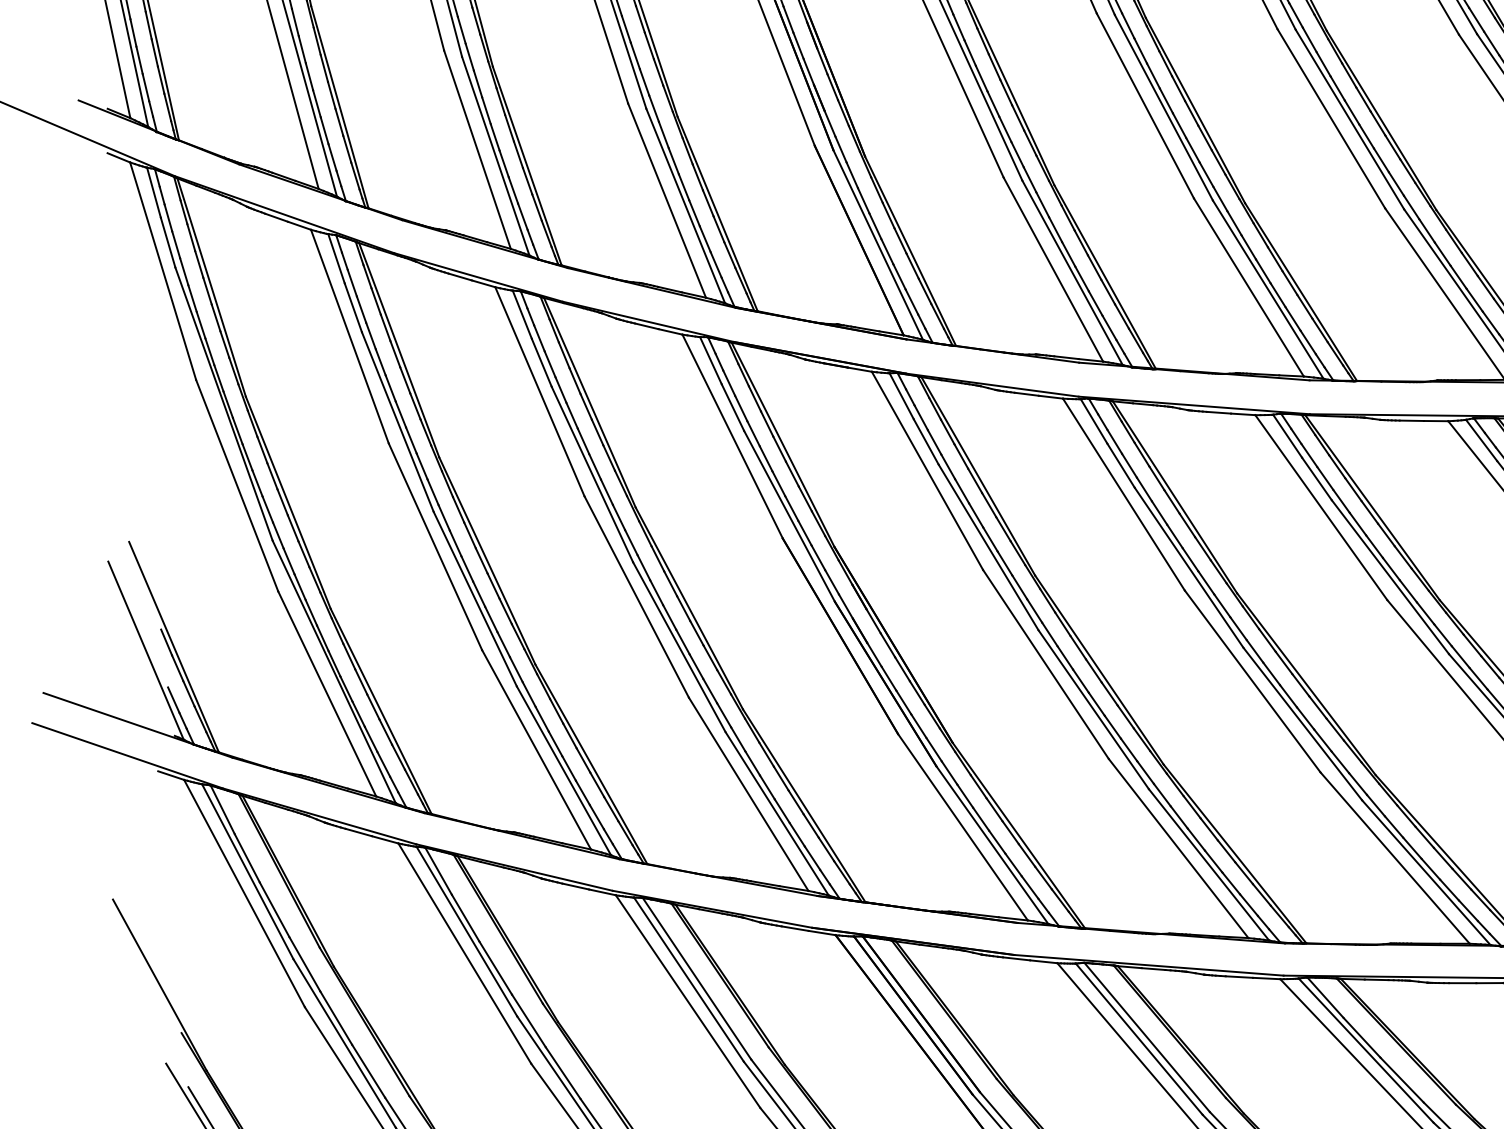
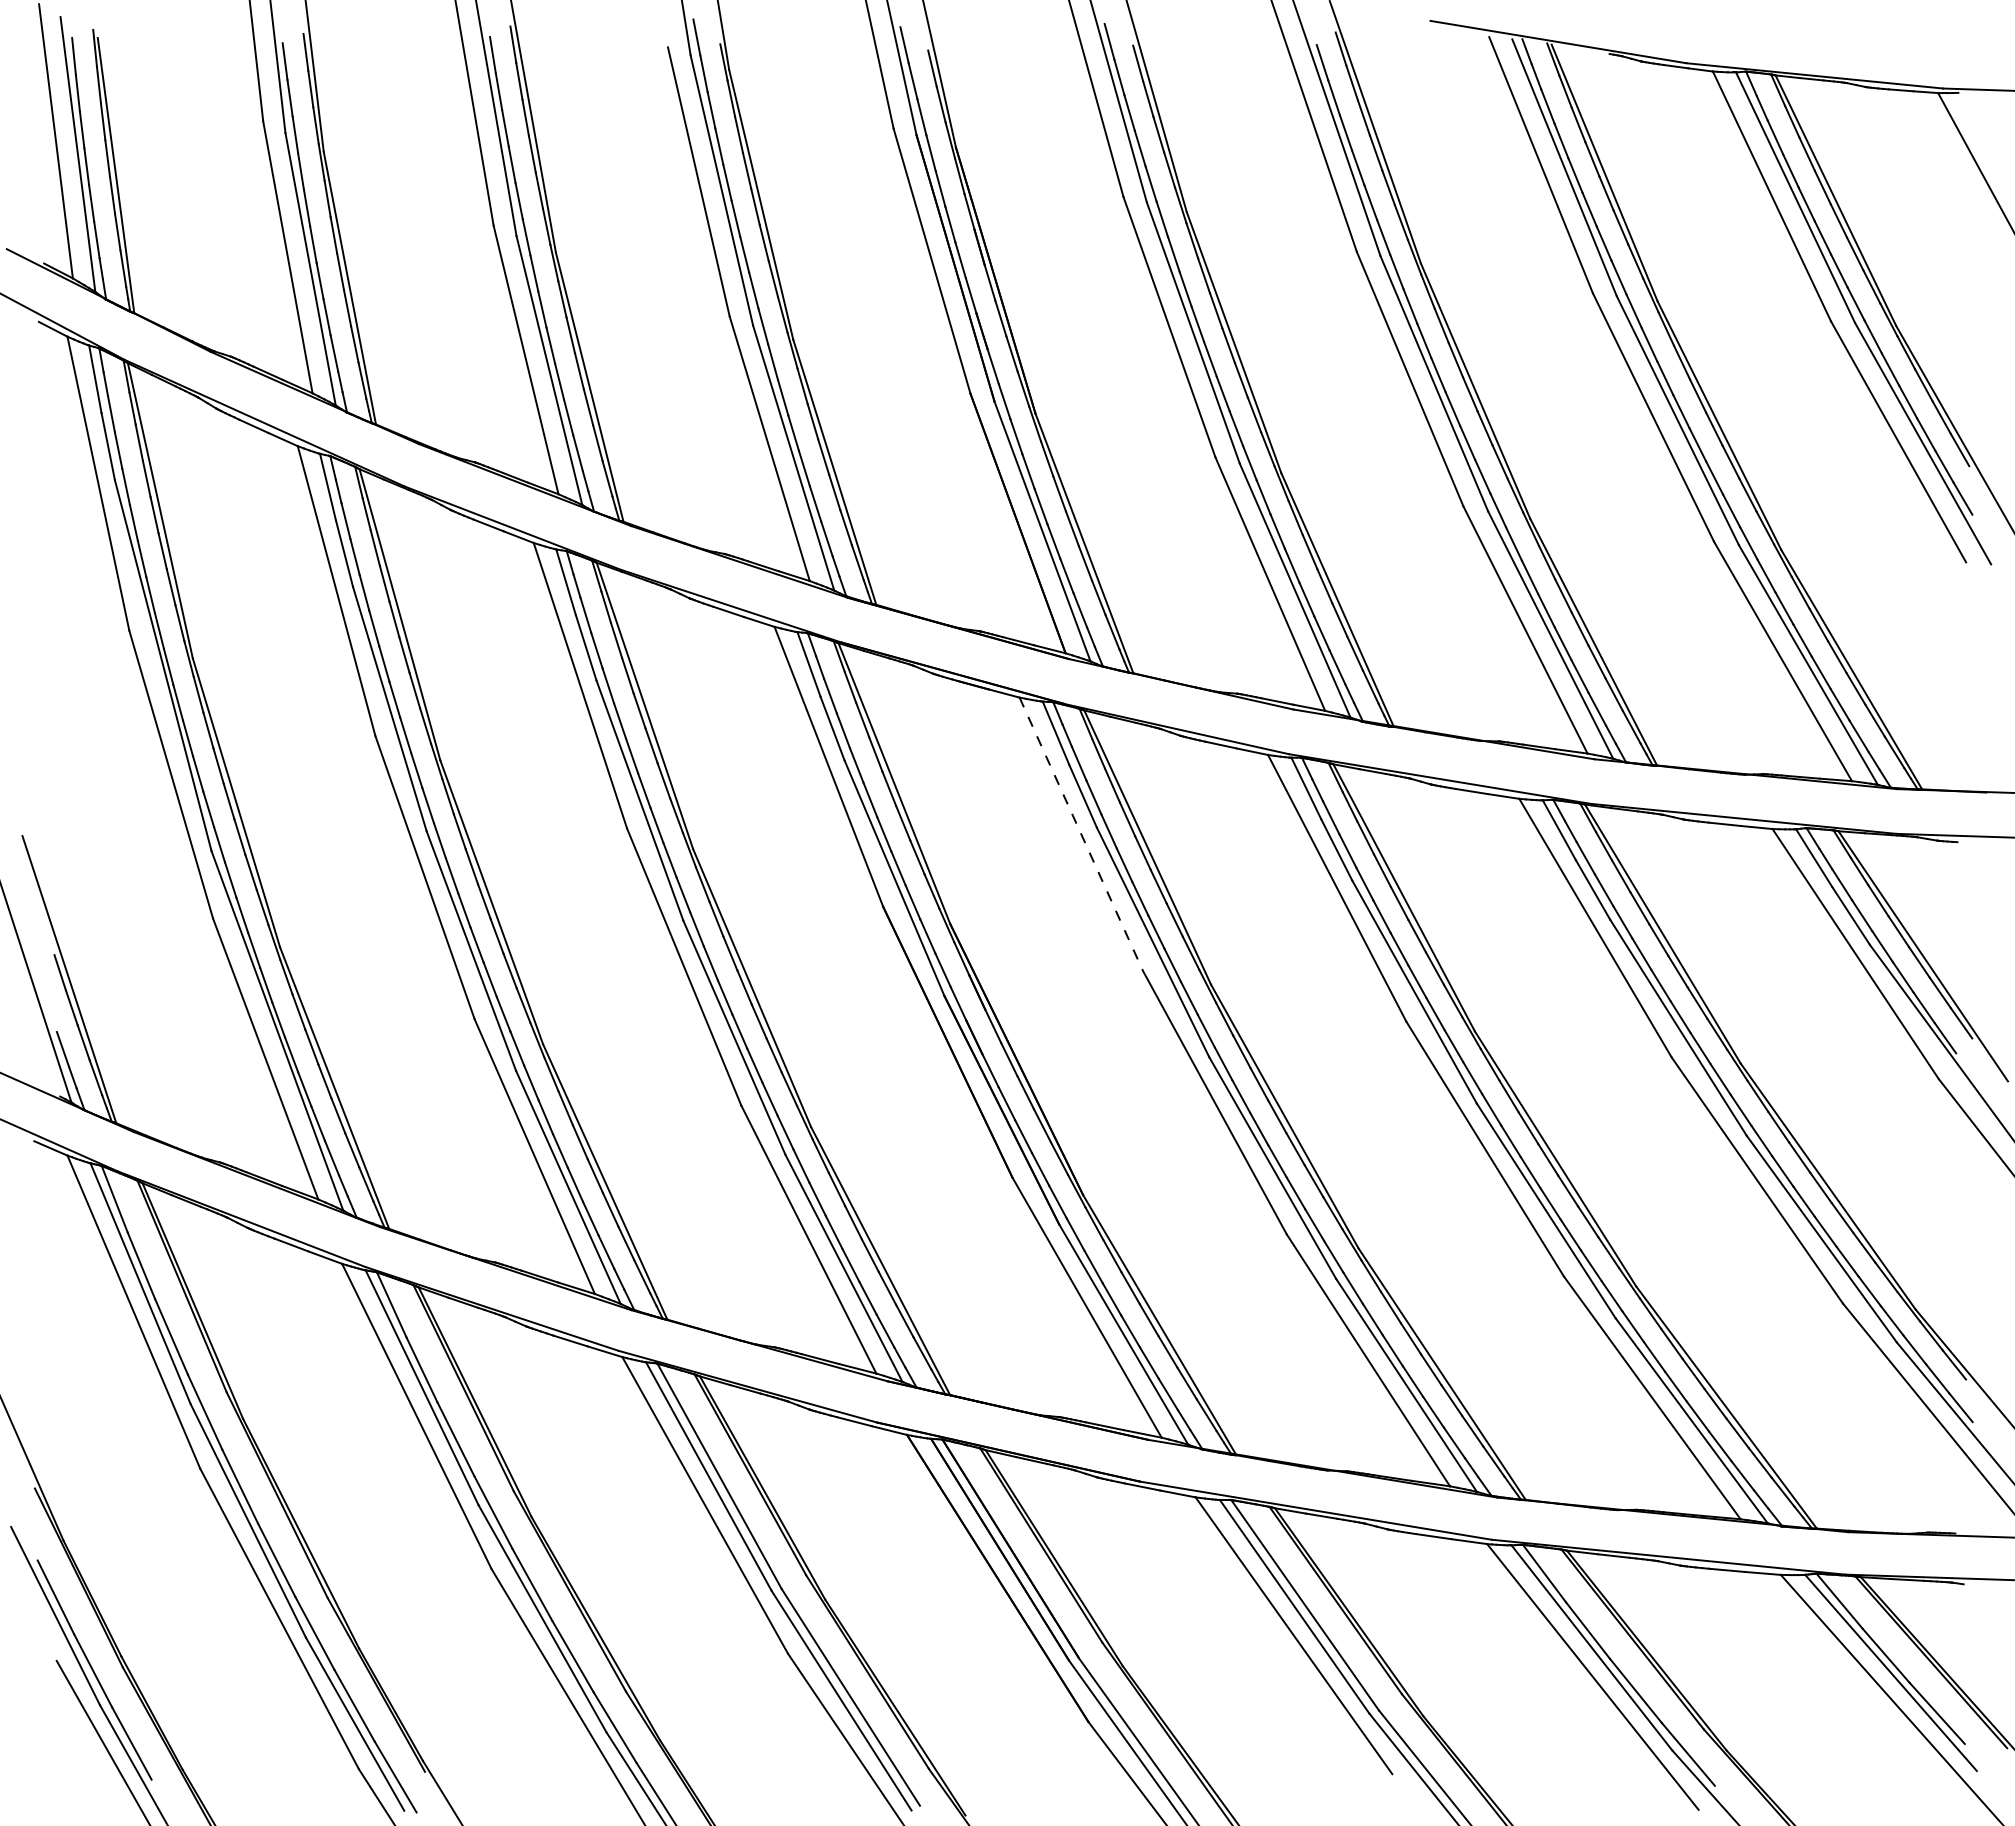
line: (927, 470) -> (1081, 834), solid -> dashed

